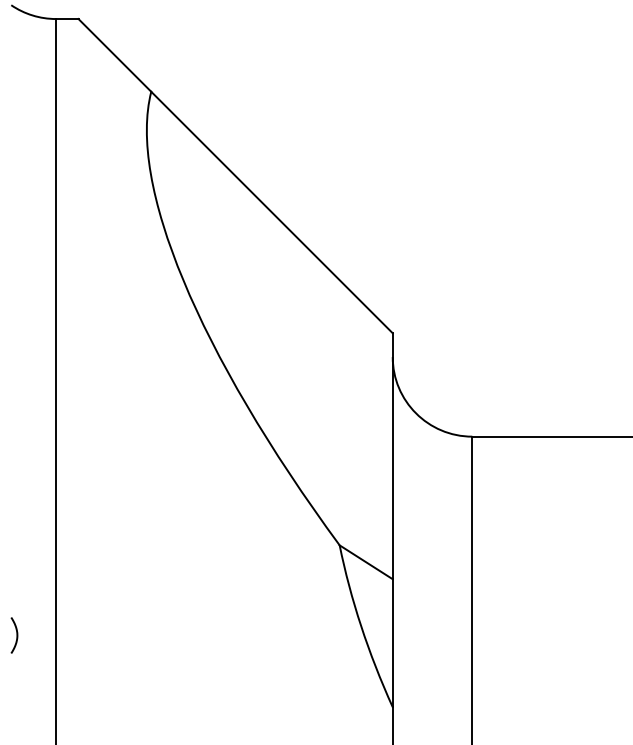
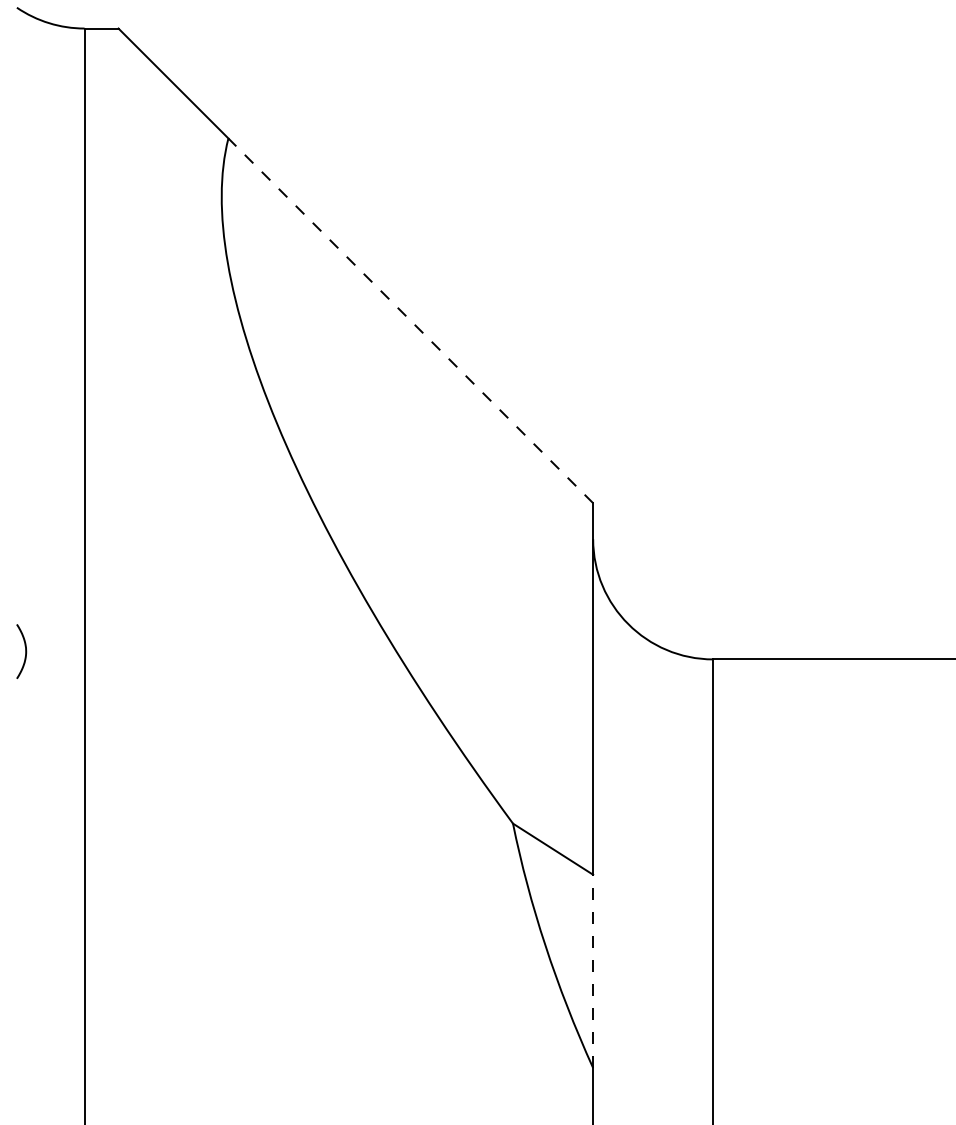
line: (272, 212) -> (411, 320), solid -> dashed
curve: (16, 635) -> (24, 651), moved
line: (392, 643) -> (592, 971), solid -> dashed

